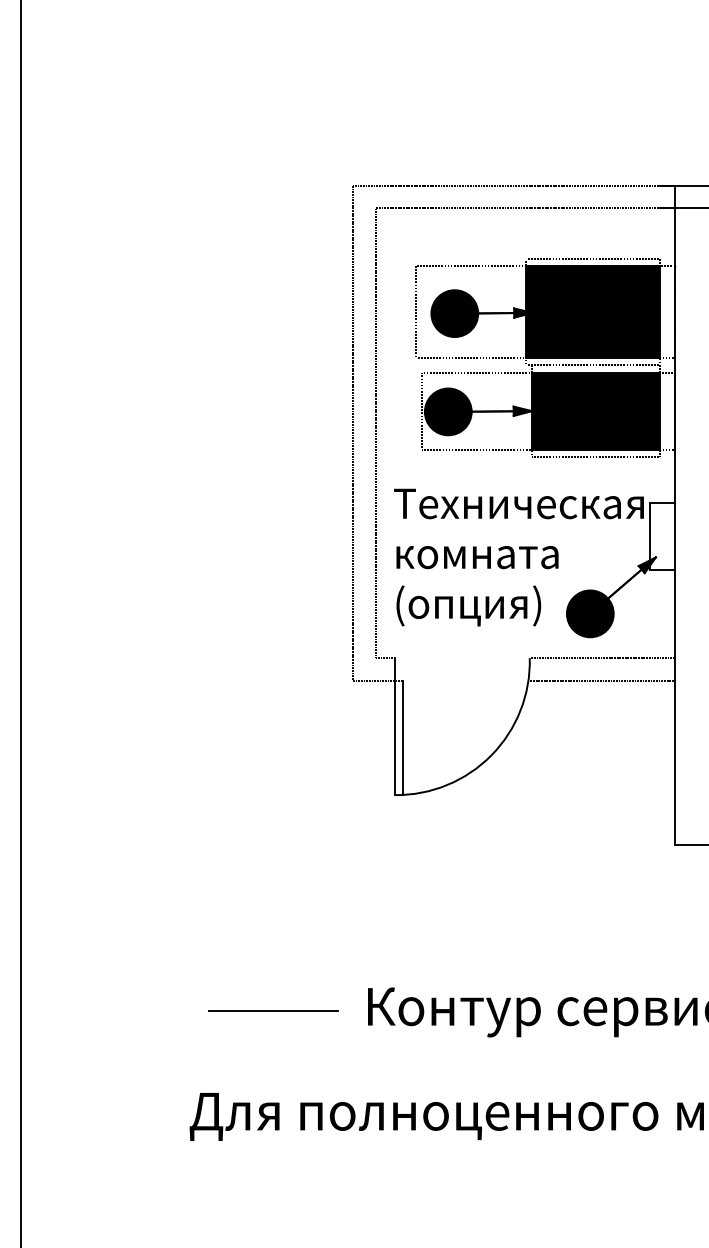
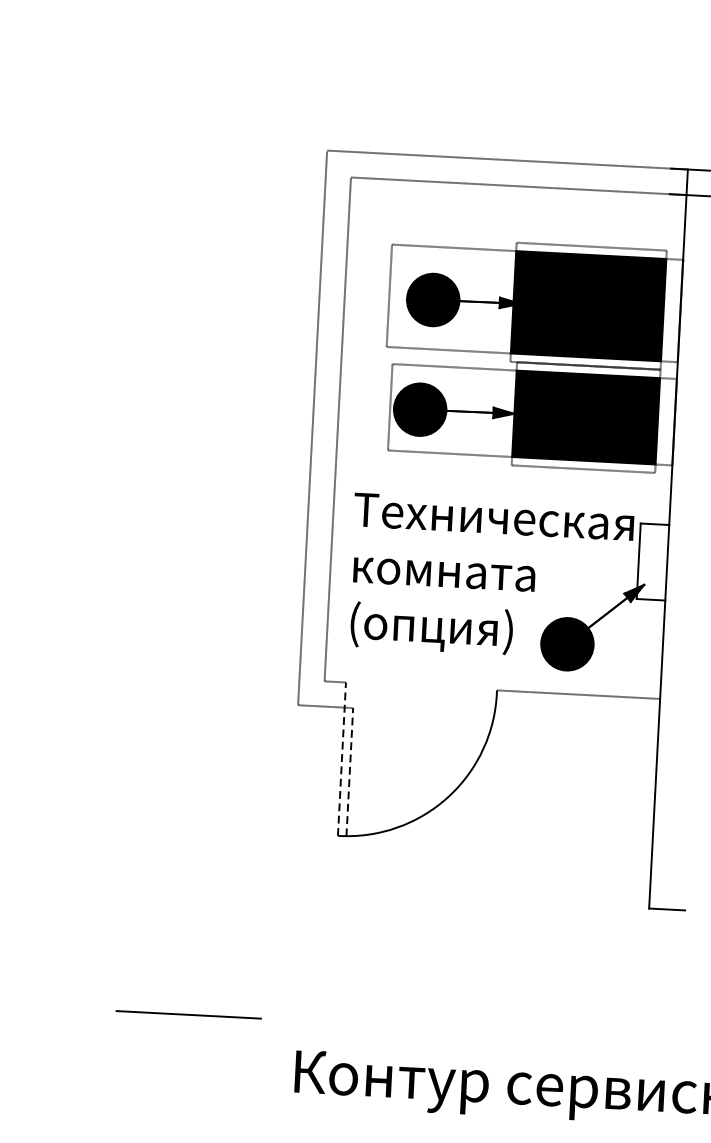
line: (601, 681) -> (575, 720), removed
line: (394, 726) -> (341, 758), solid -> dashed
line: (402, 737) -> (349, 771), solid -> dashed
line: (273, 1010) -> (188, 1013), moved

